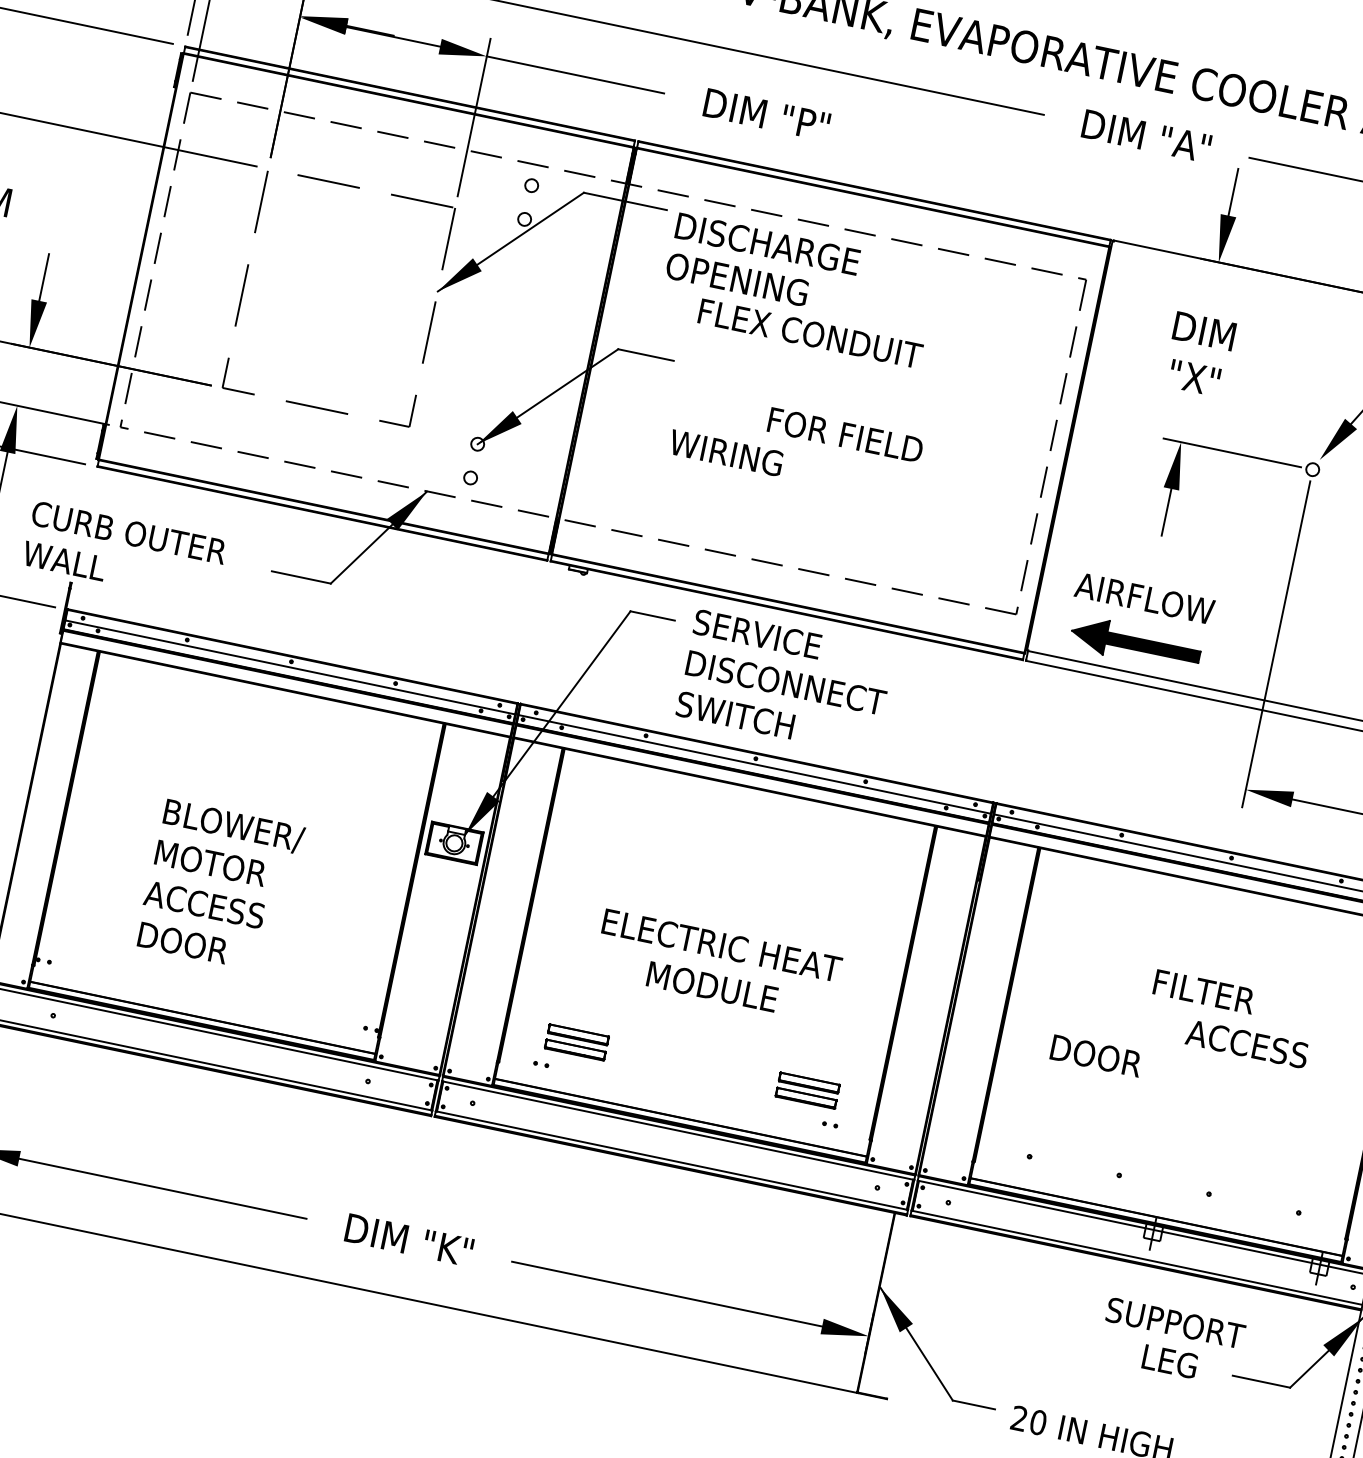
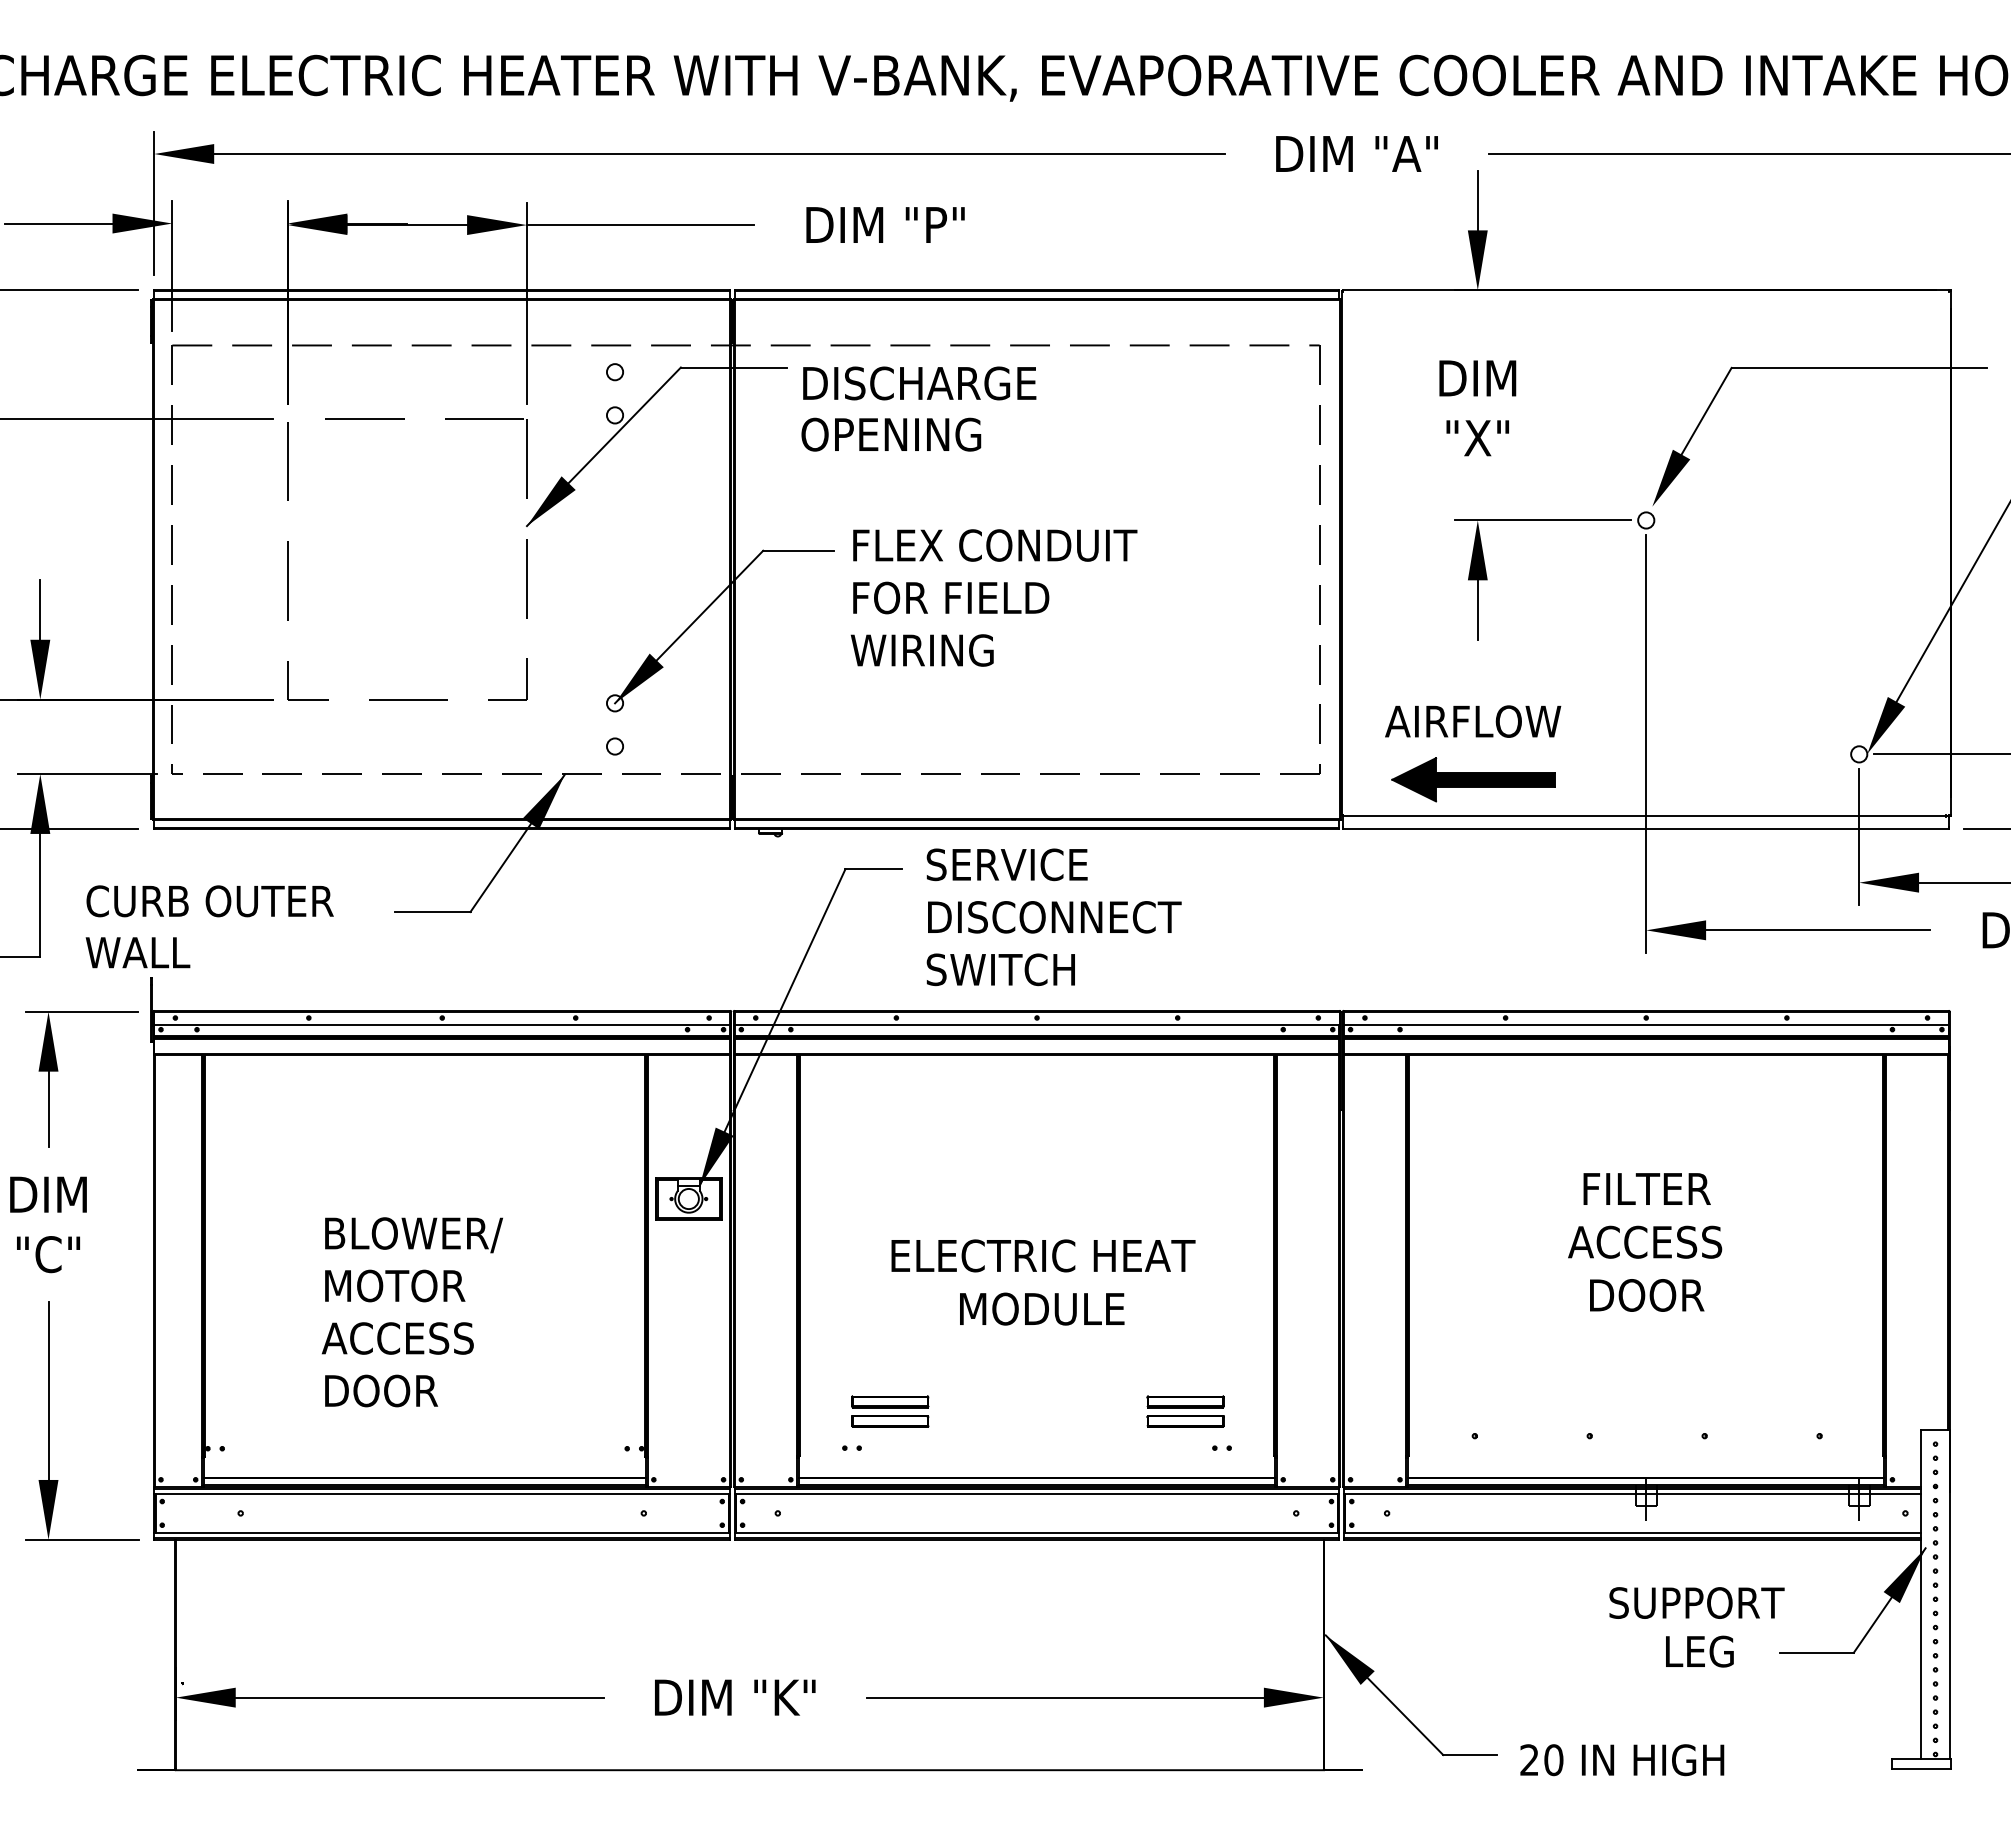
text: (810, 333) -> (995, 545), moved
text: (845, 434) -> (951, 597), moved
text: (1247, 1043) -> (1645, 1241), moved
text: (1096, 1056) -> (1647, 1295), moved

